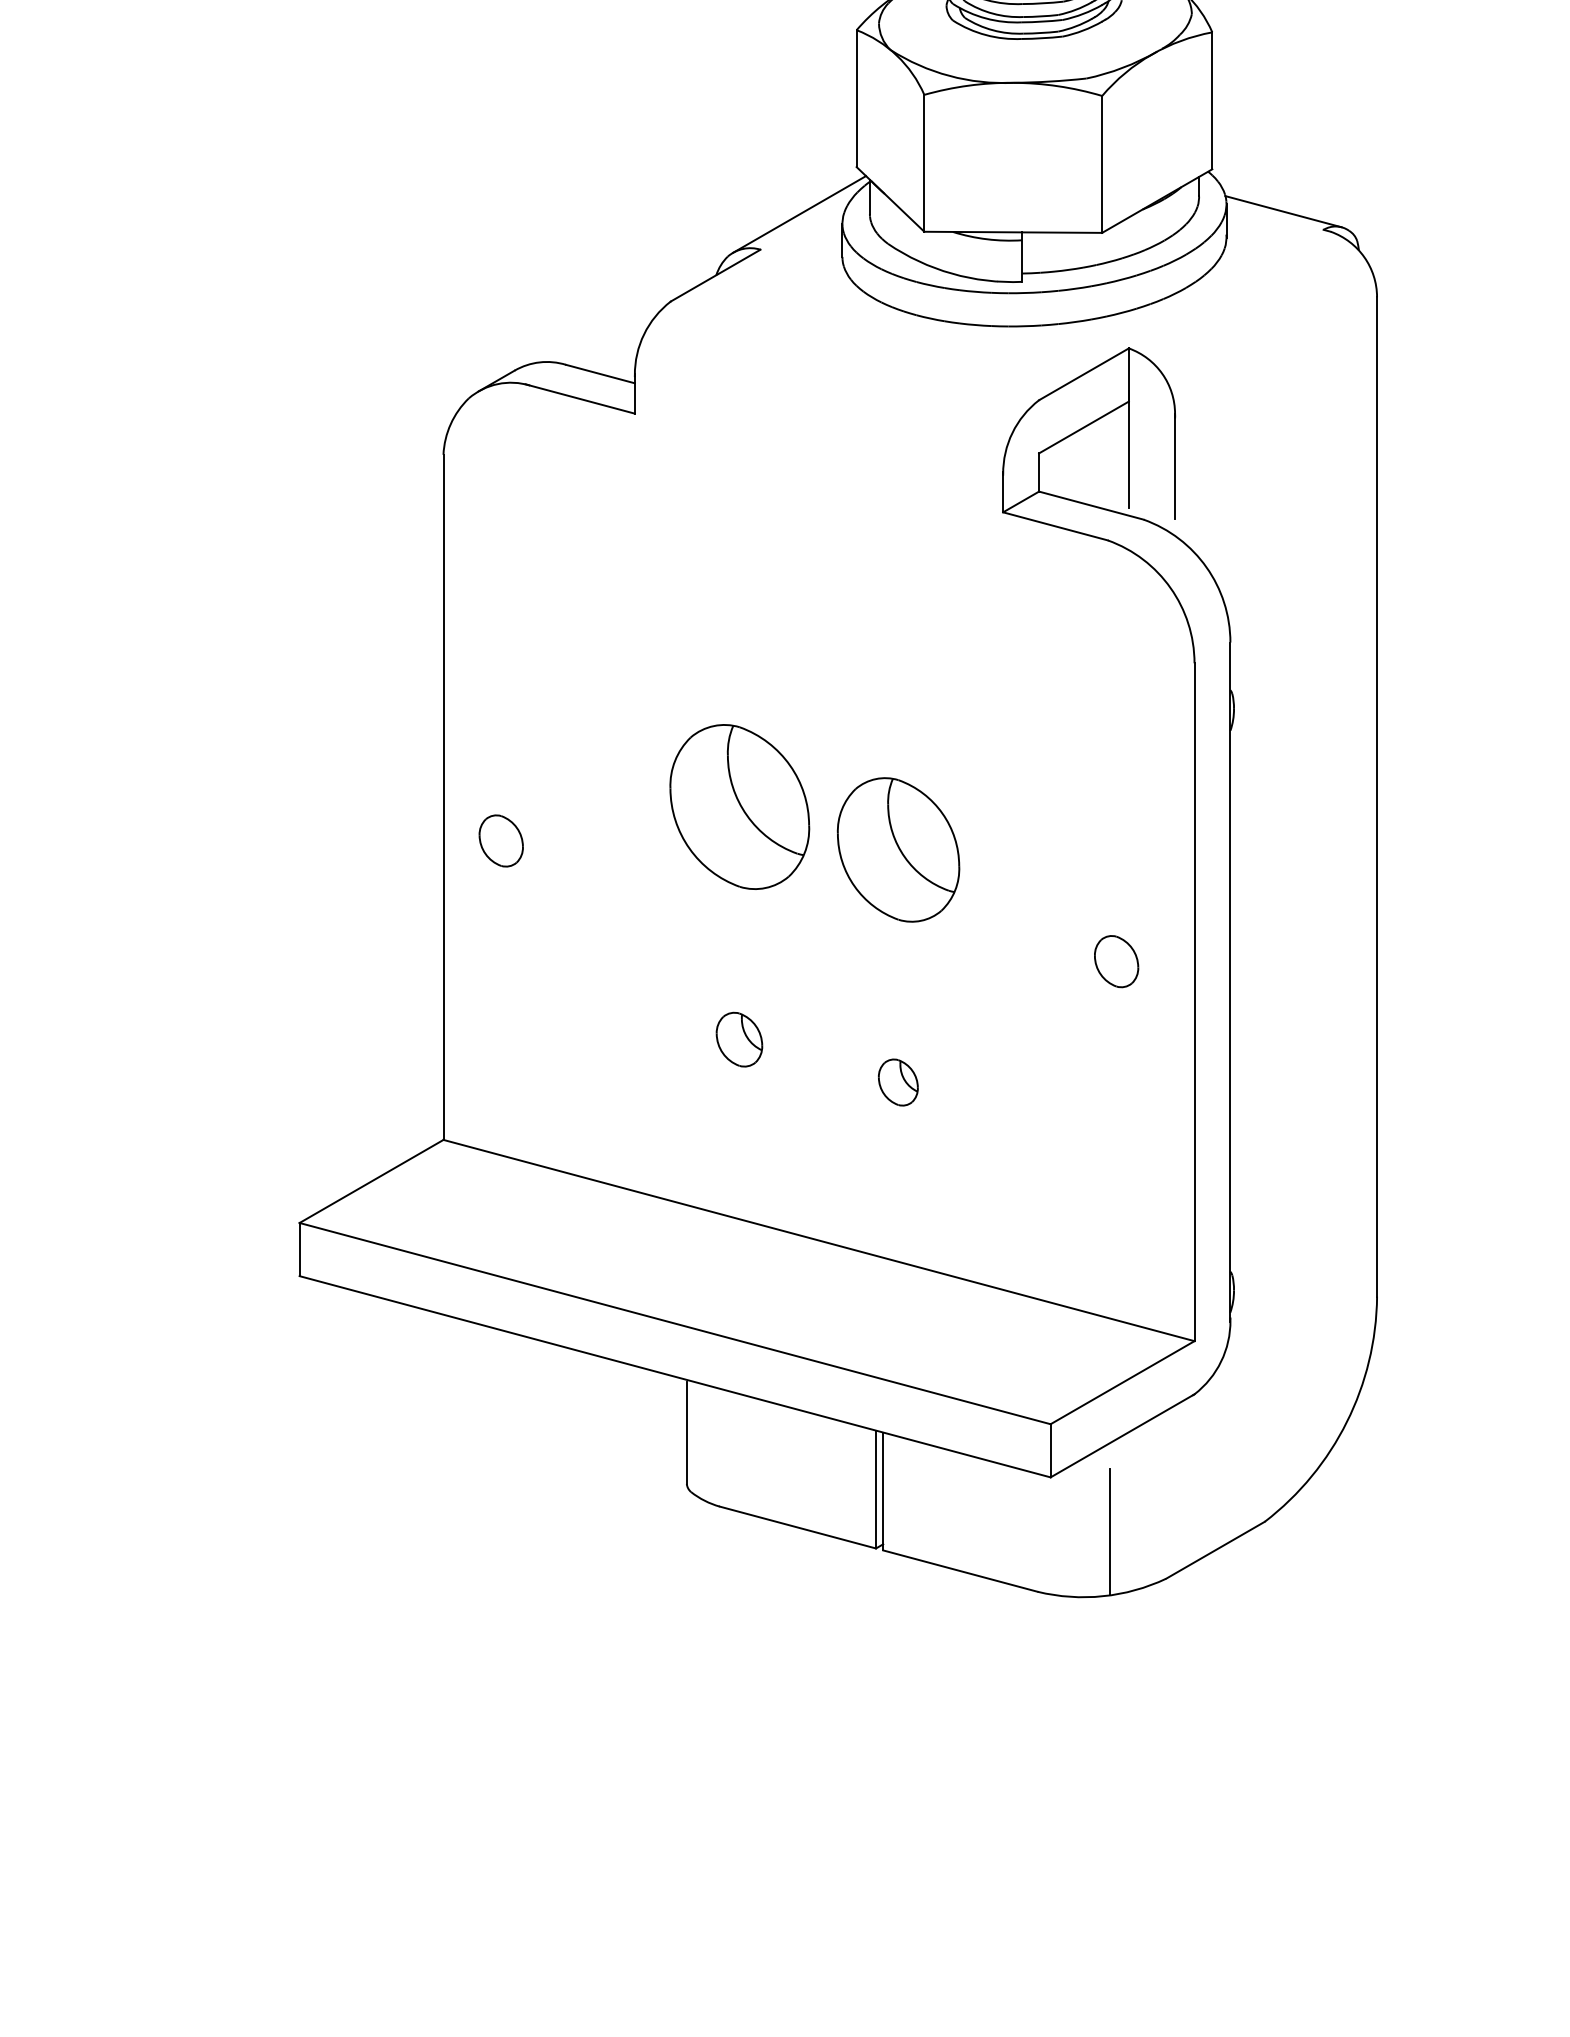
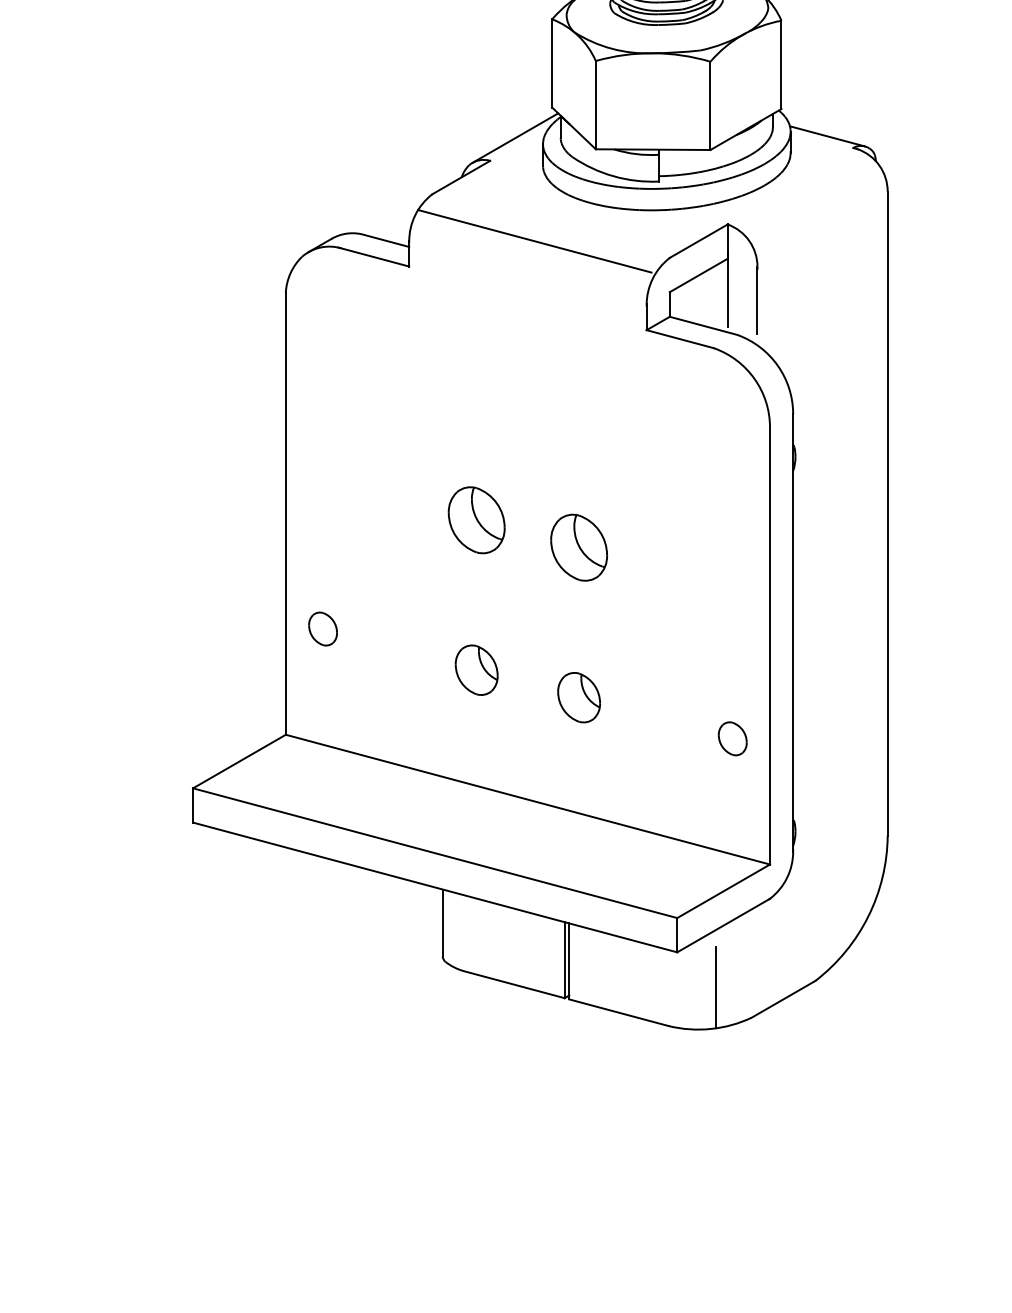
line: (829, 374) -> (534, 241), added
part: (739, 807) -> (476, 520), size x0.62
part: (500, 840) -> (322, 628), moved
part: (897, 849) -> (578, 547), size x0.71
part: (1116, 961) -> (732, 738), moved
part: (739, 1038) -> (476, 669), size x1.43
part: (897, 1082) -> (578, 697), size x1.67

